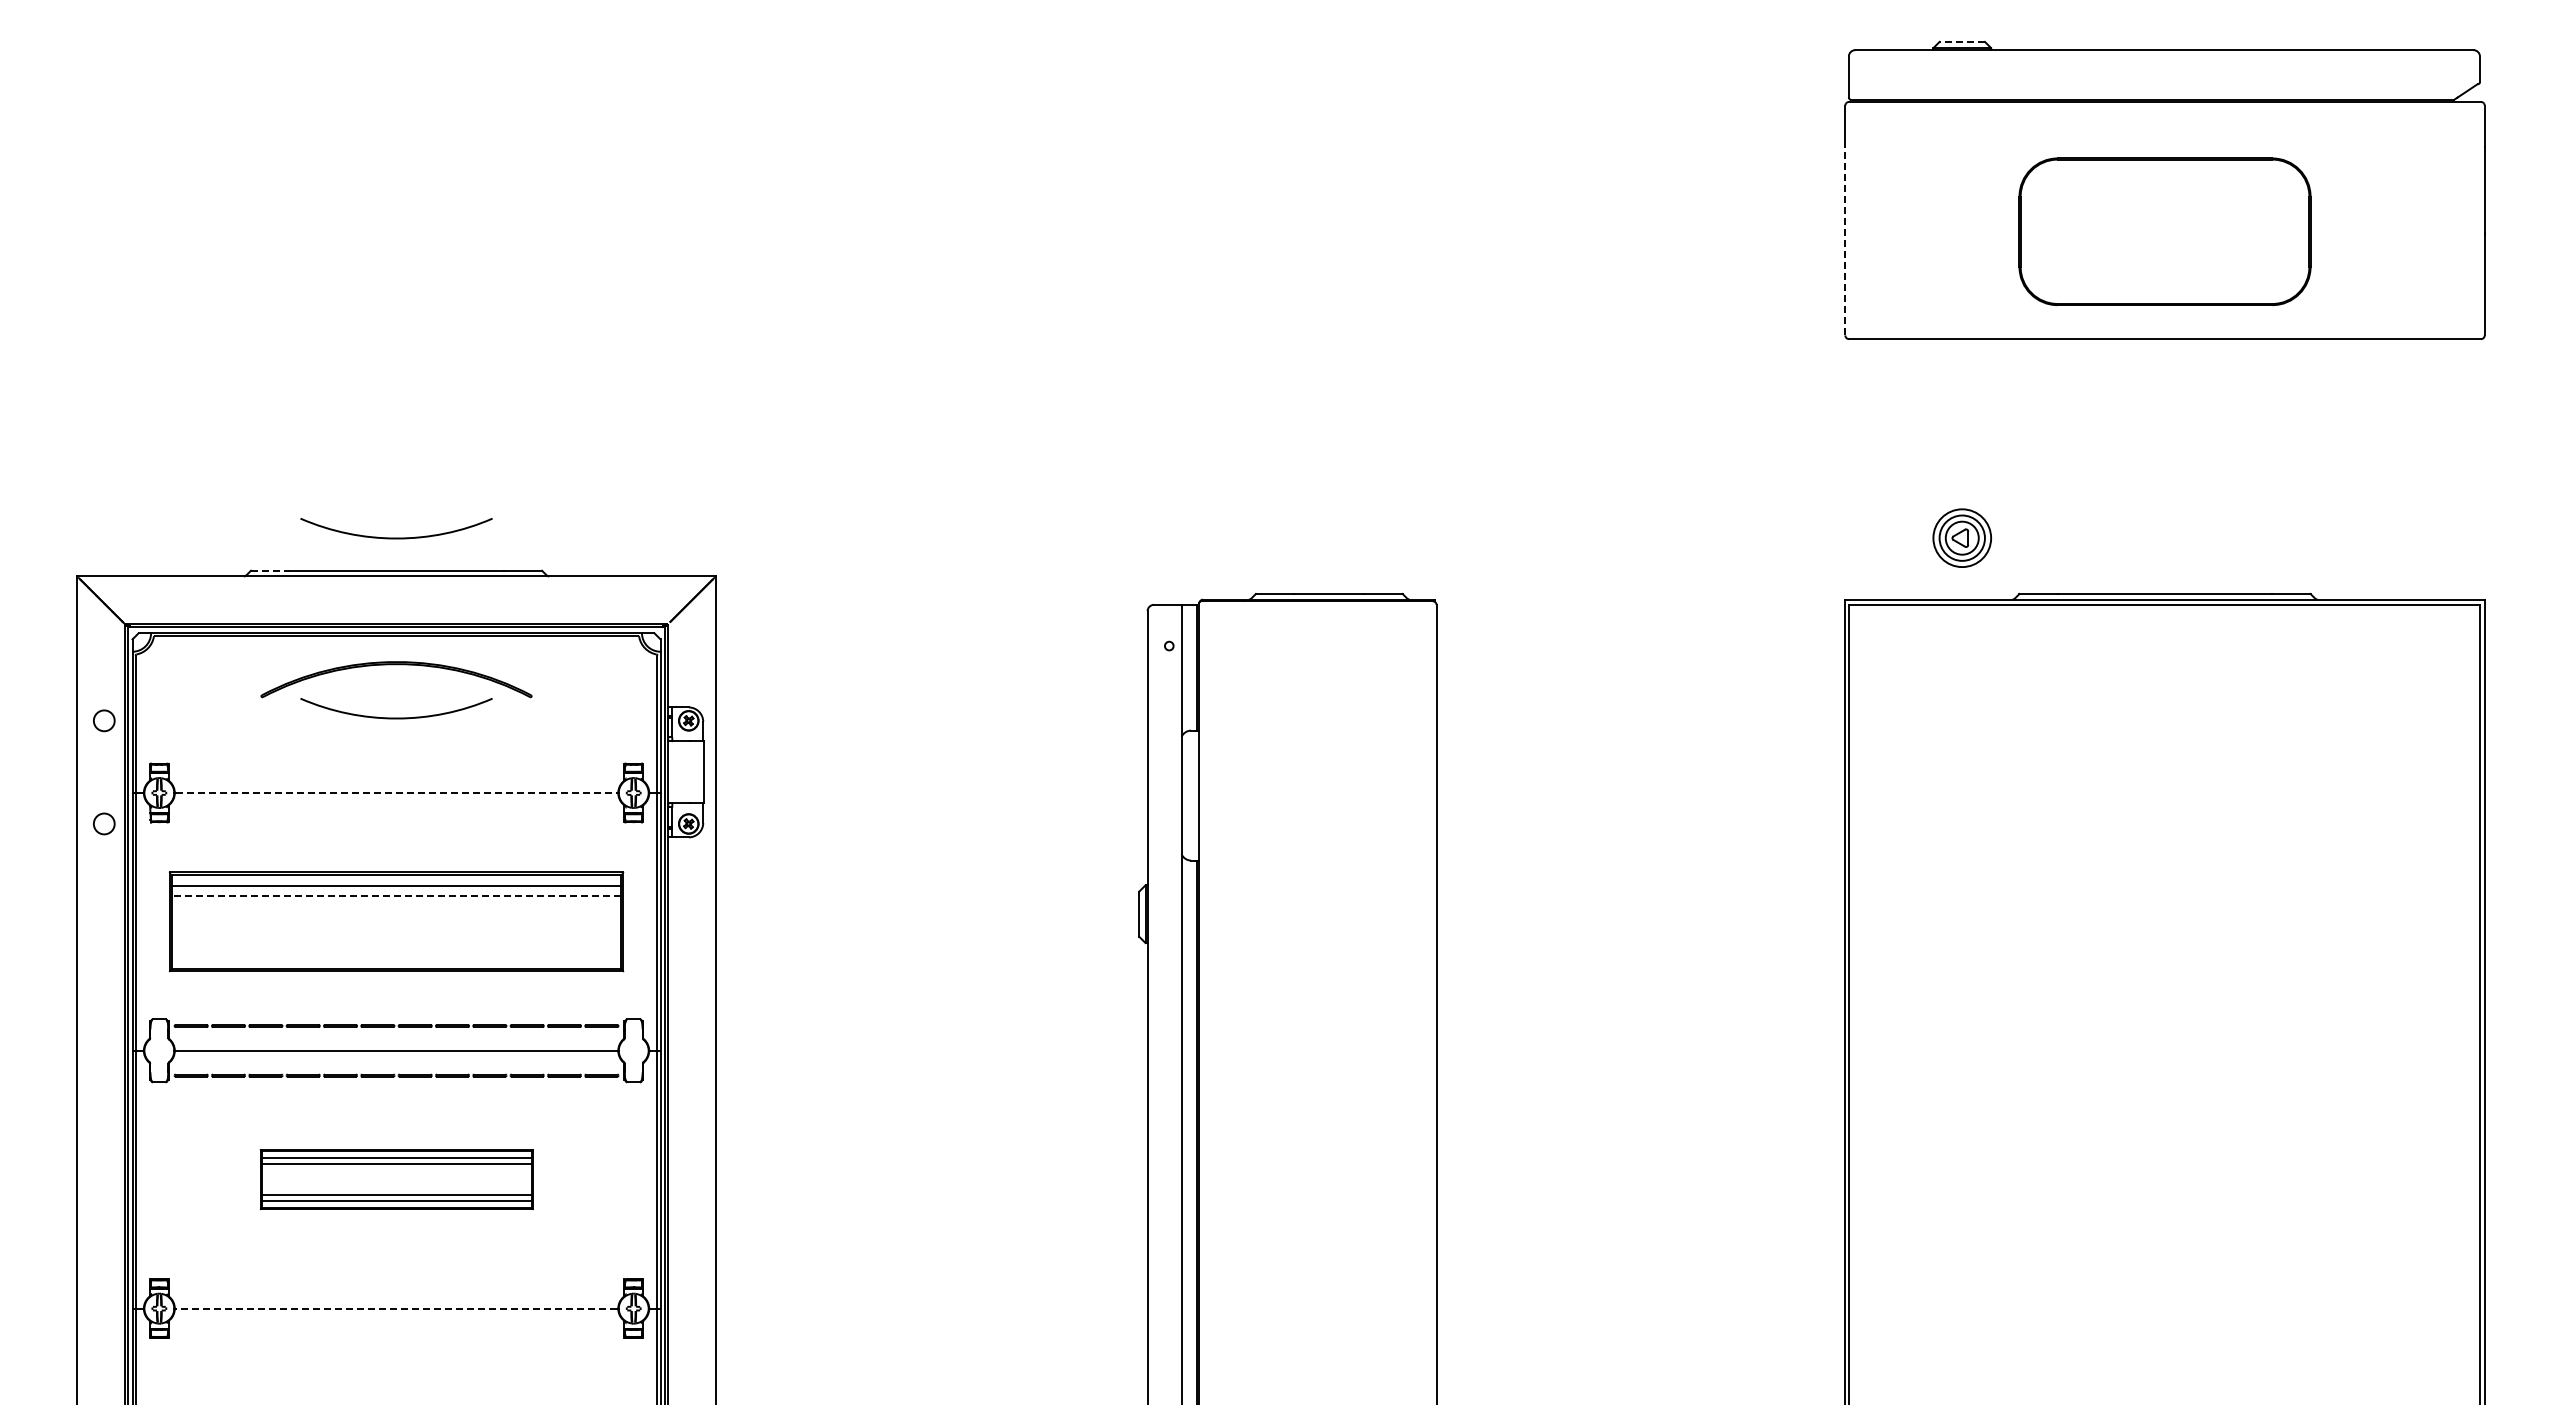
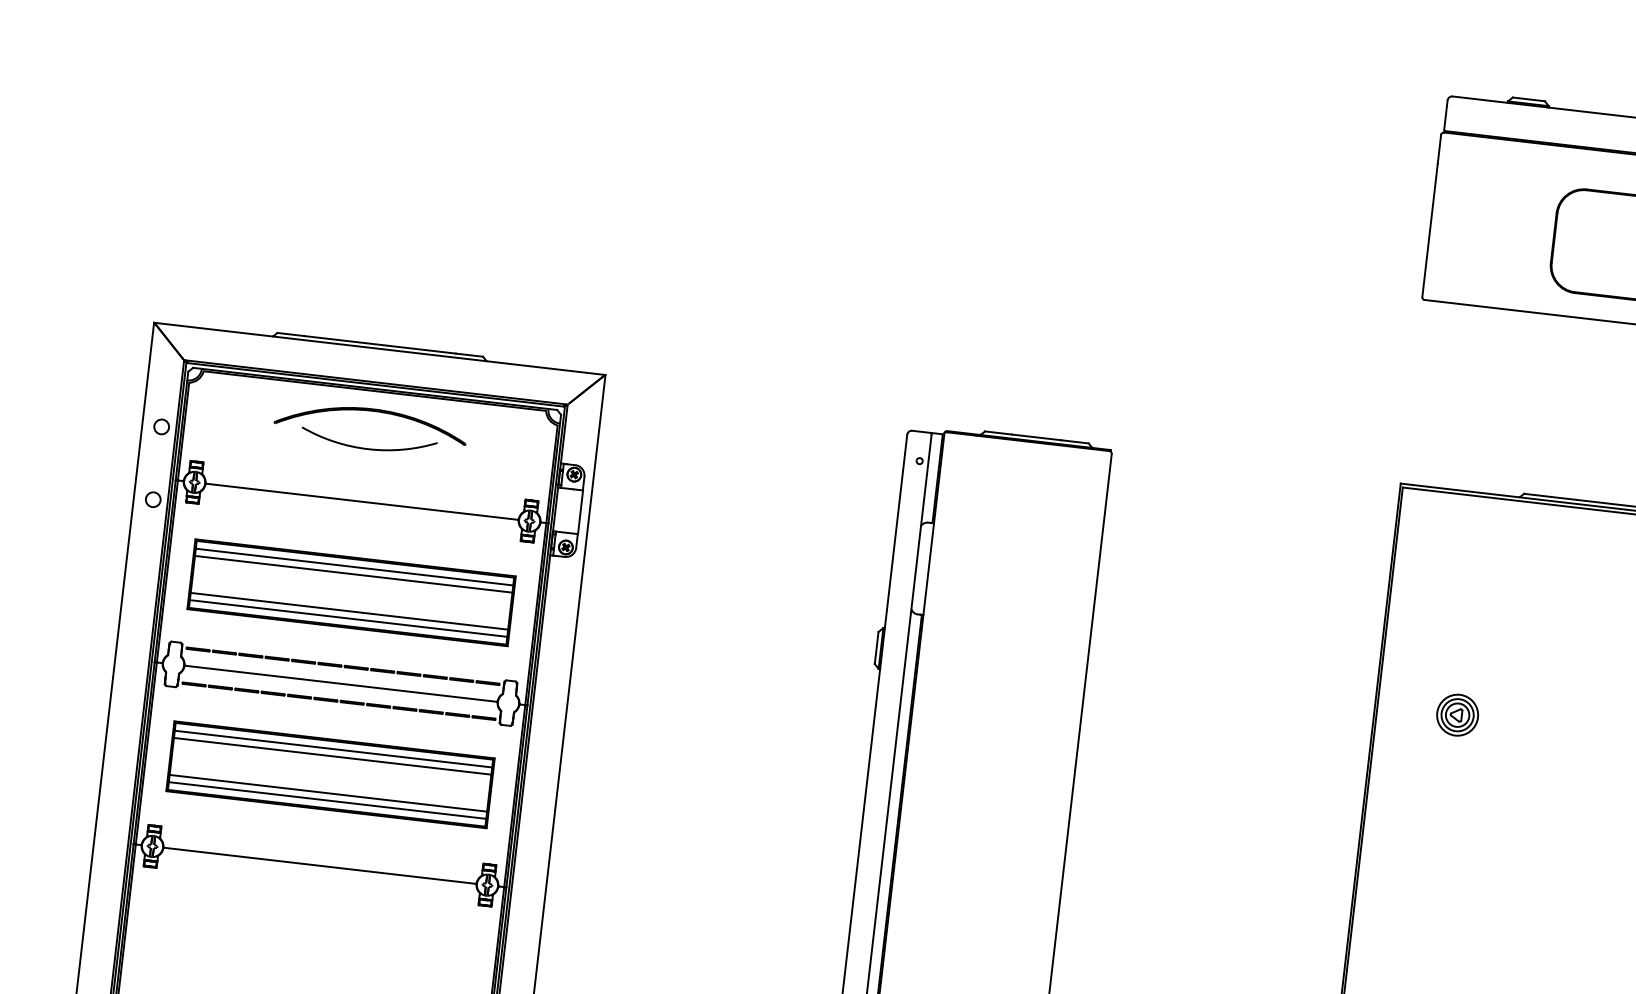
line: (1962, 41) -> (1529, 99), dashed -> solid
line: (1845, 240) -> (1430, 230), dashed -> solid
arc: (396, 537) -> (382, 321), removed
part: (1961, 537) -> (1457, 714), moved
line: (270, 570) -> (291, 334), dashed -> solid
line: (396, 793) -> (362, 502), dashed -> solid
line: (396, 895) -> (353, 574), dashed -> solid
line: (396, 948) -> (349, 611), added
line: (396, 958) -> (348, 618), added
part: (396, 1179) -> (330, 774), size x1.67
line: (396, 1308) -> (319, 865), dashed -> solid

